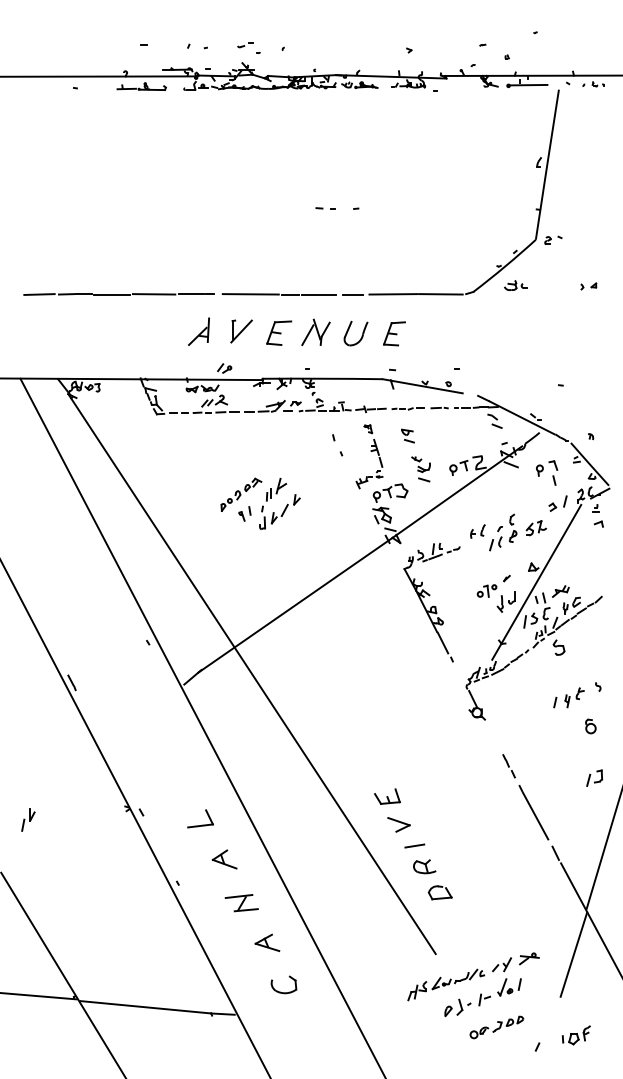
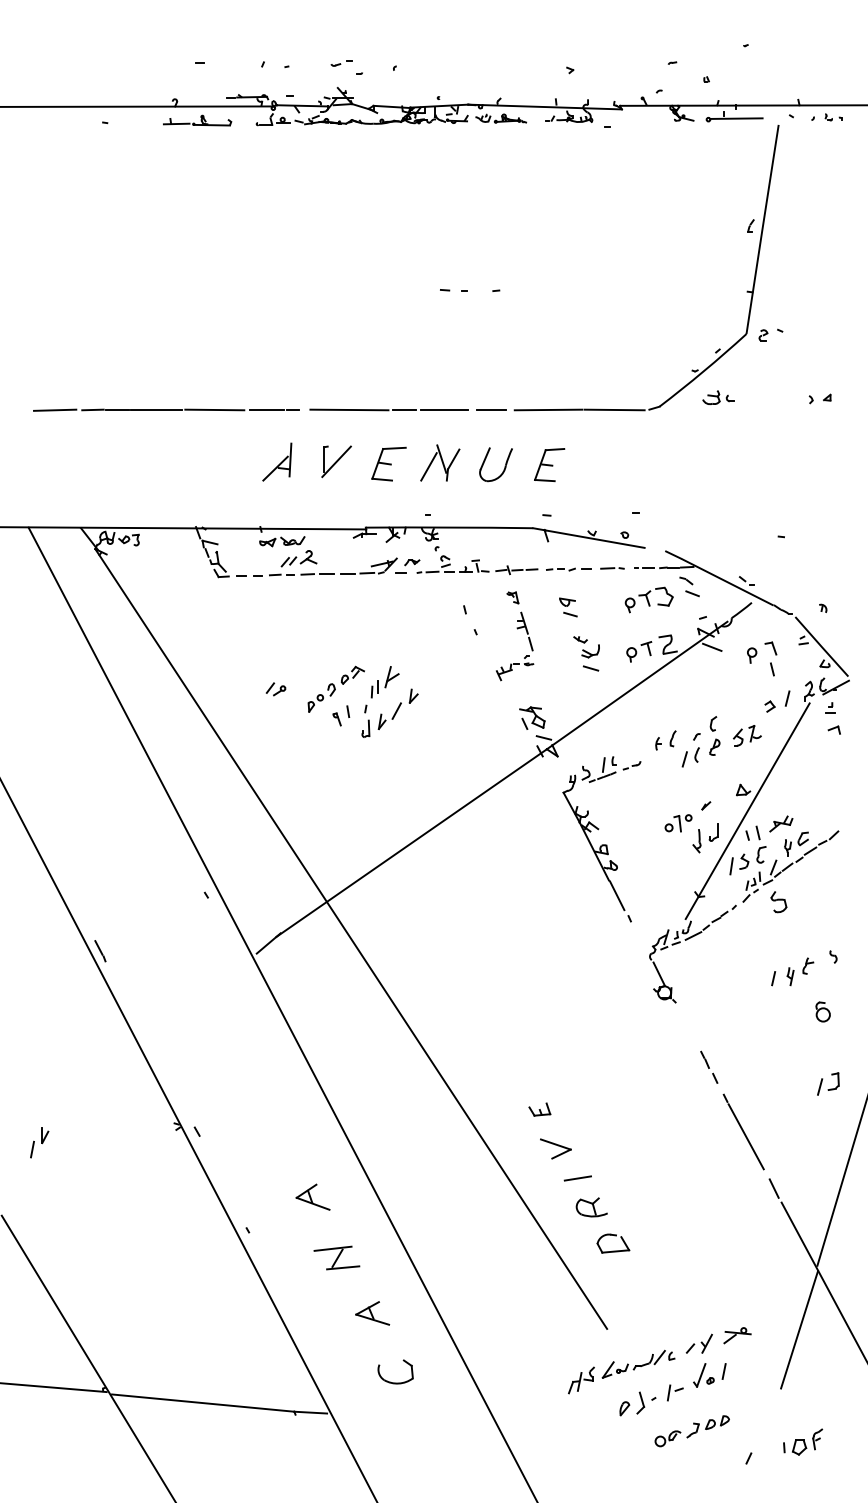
part: (224, 368) -> (275, 689), moved
part: (390, 492) -> (648, 599), moved
part: (387, 796) -> (539, 1109), size x0.6
part: (200, 825) -> (279, 1149), removed

